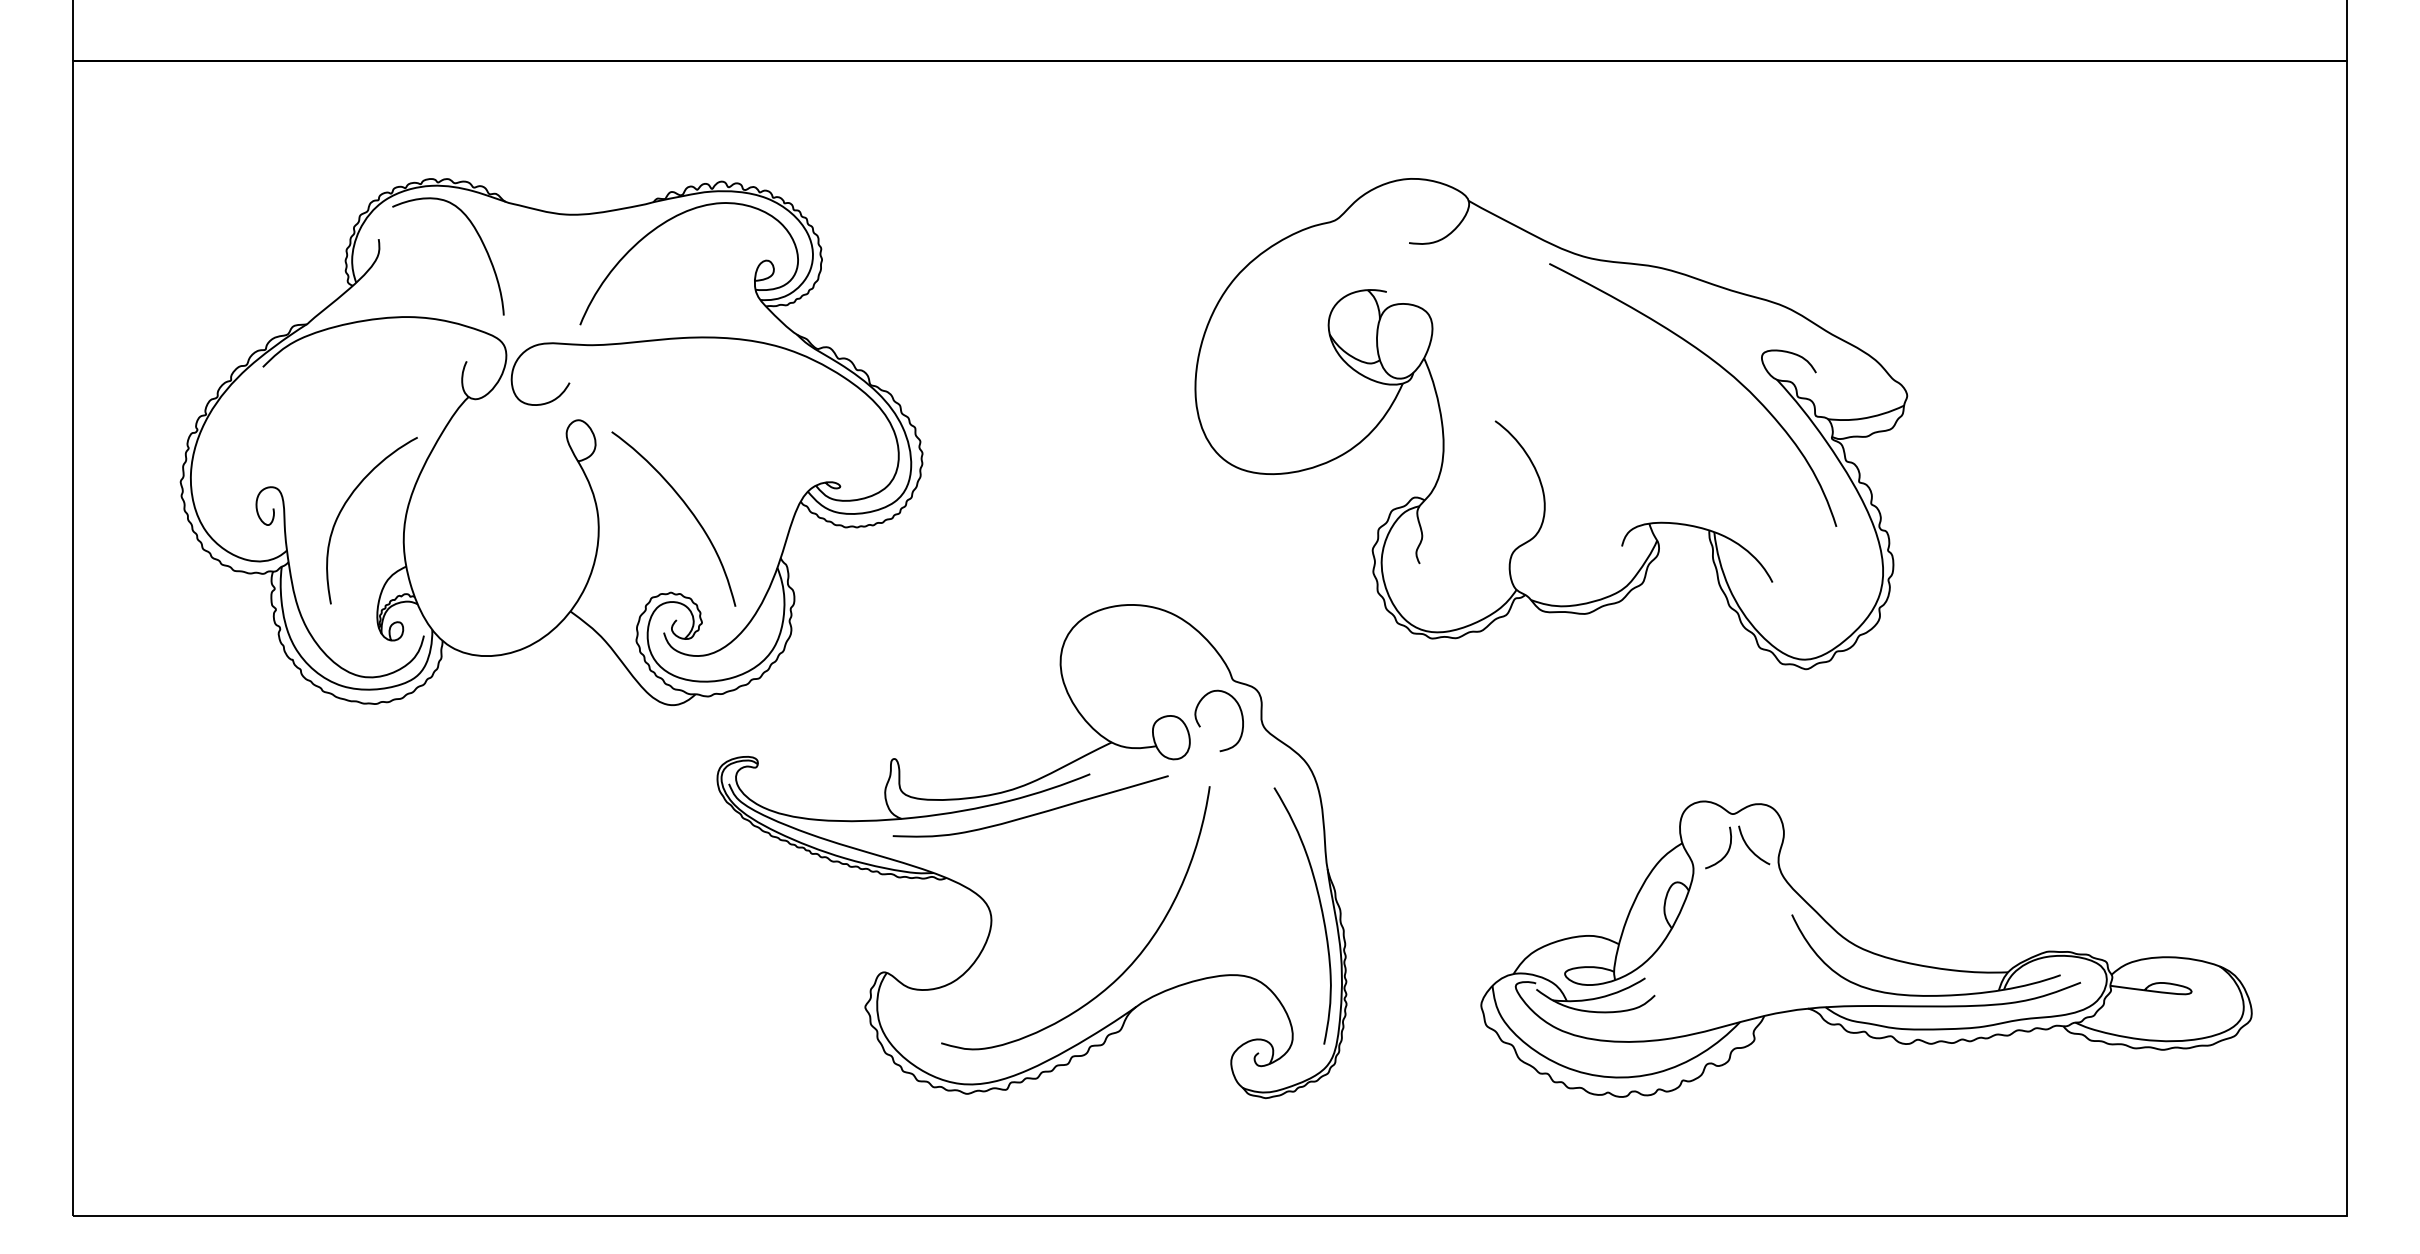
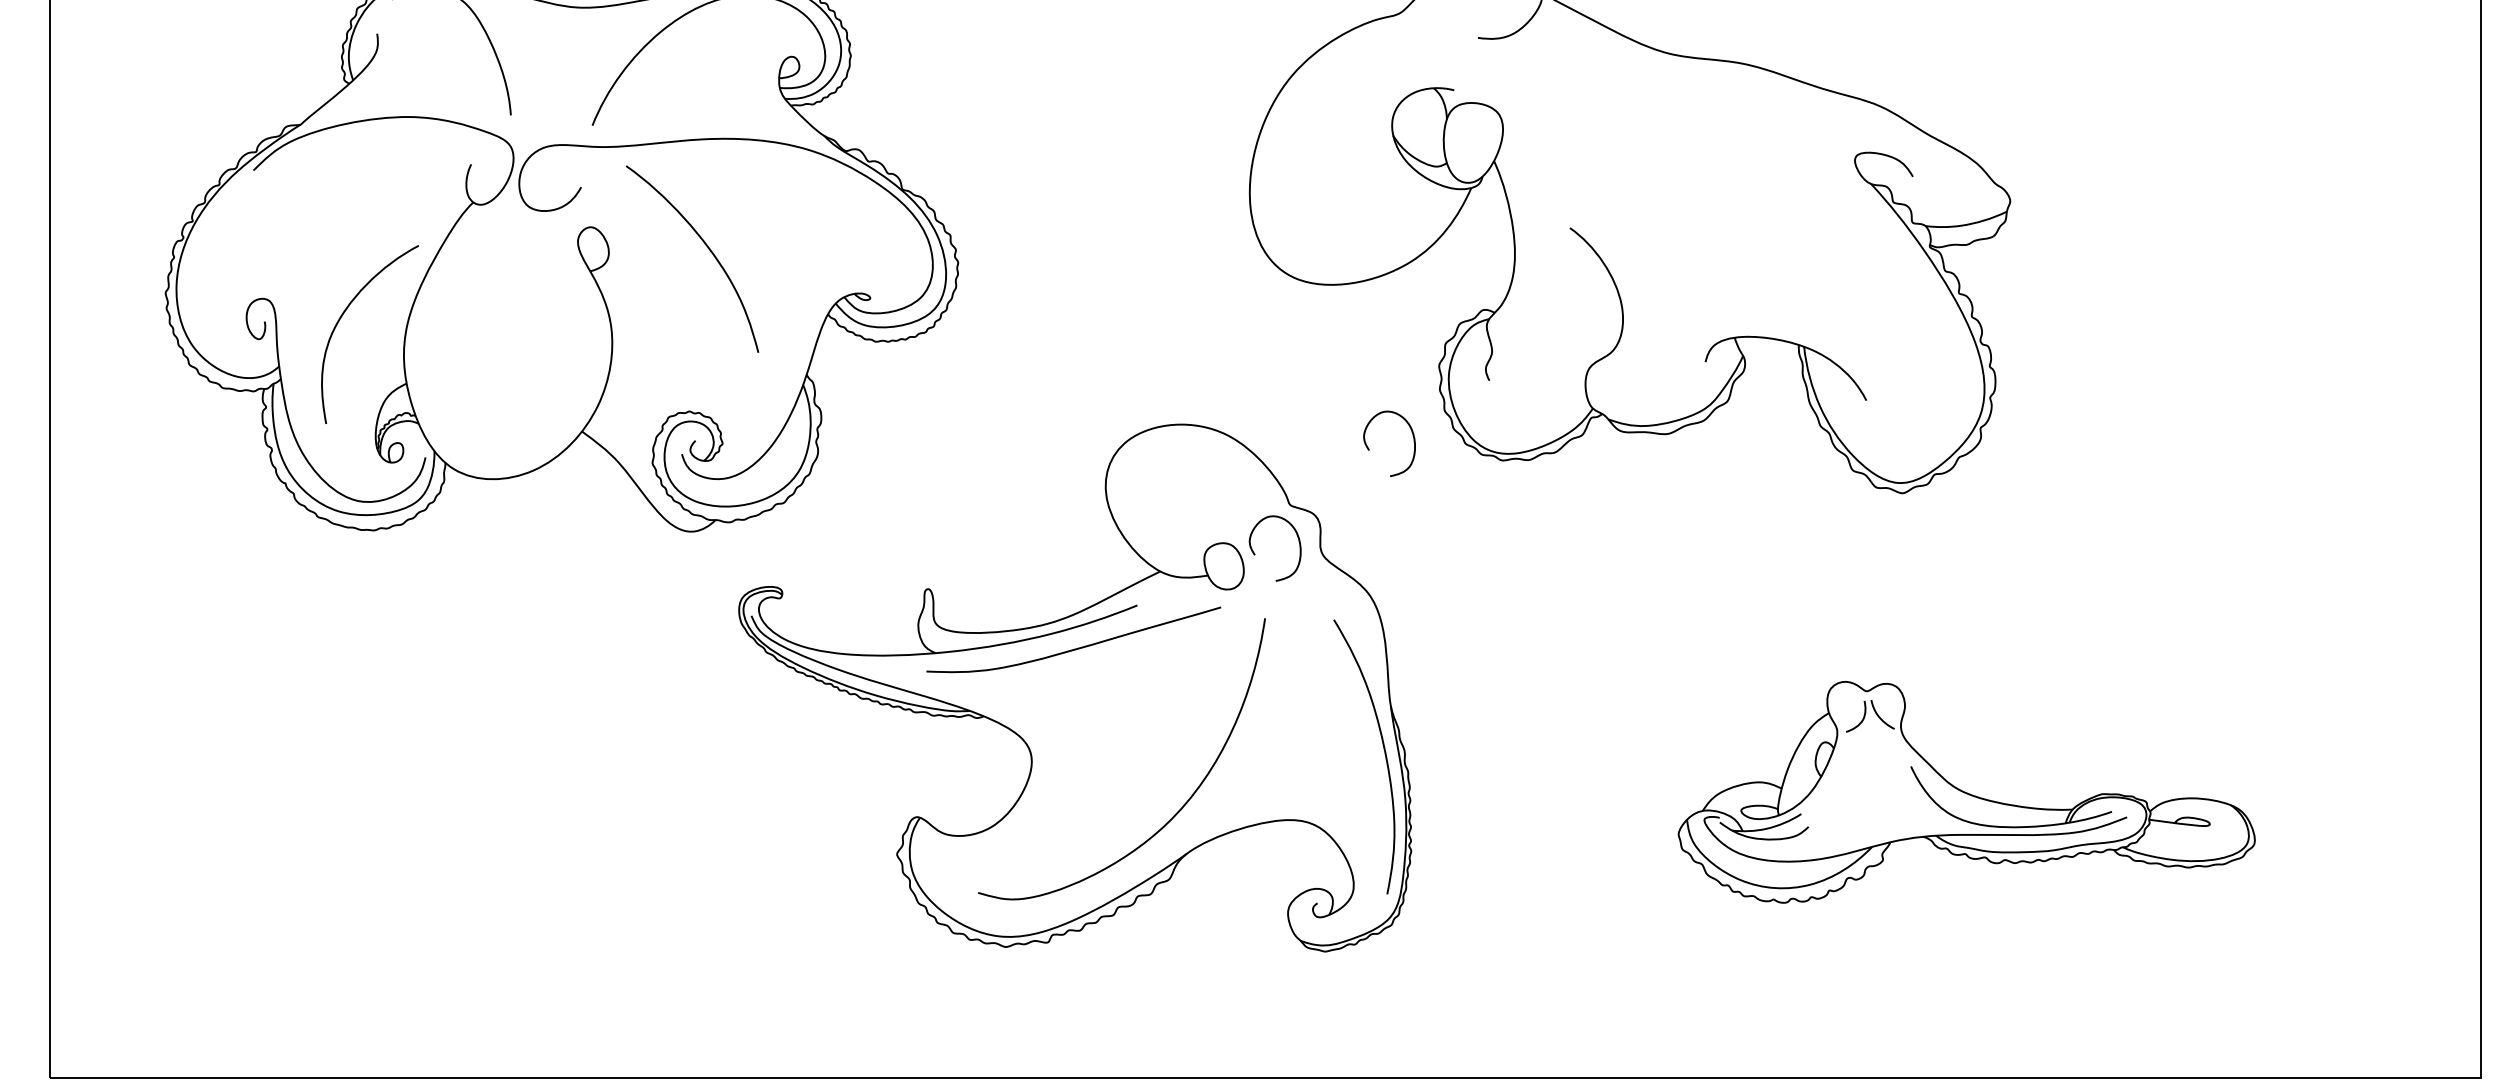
curve: (1716, 364) -> (1806, 167), removed
curve: (686, 507) -> (706, 246), moved
curve: (1307, 627) -> (1369, 448), added
part: (1866, 948) -> (1966, 791), size x0.7

